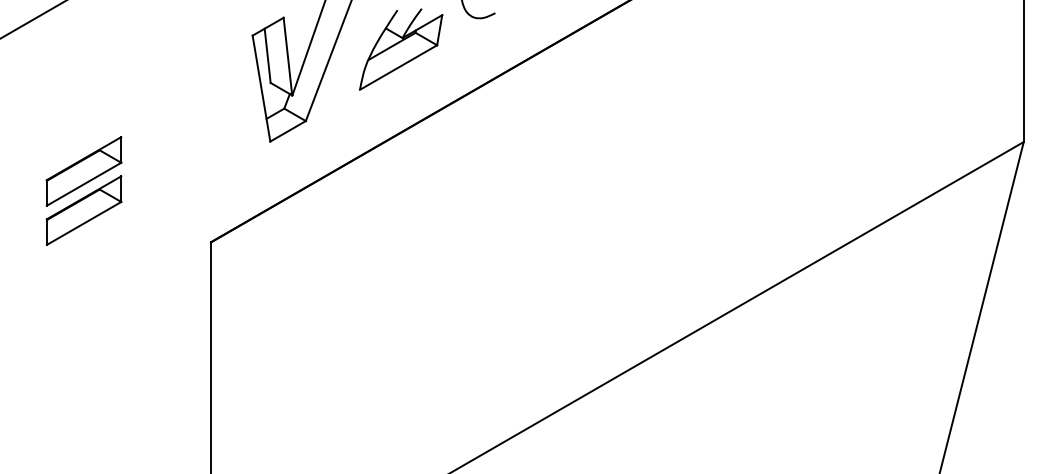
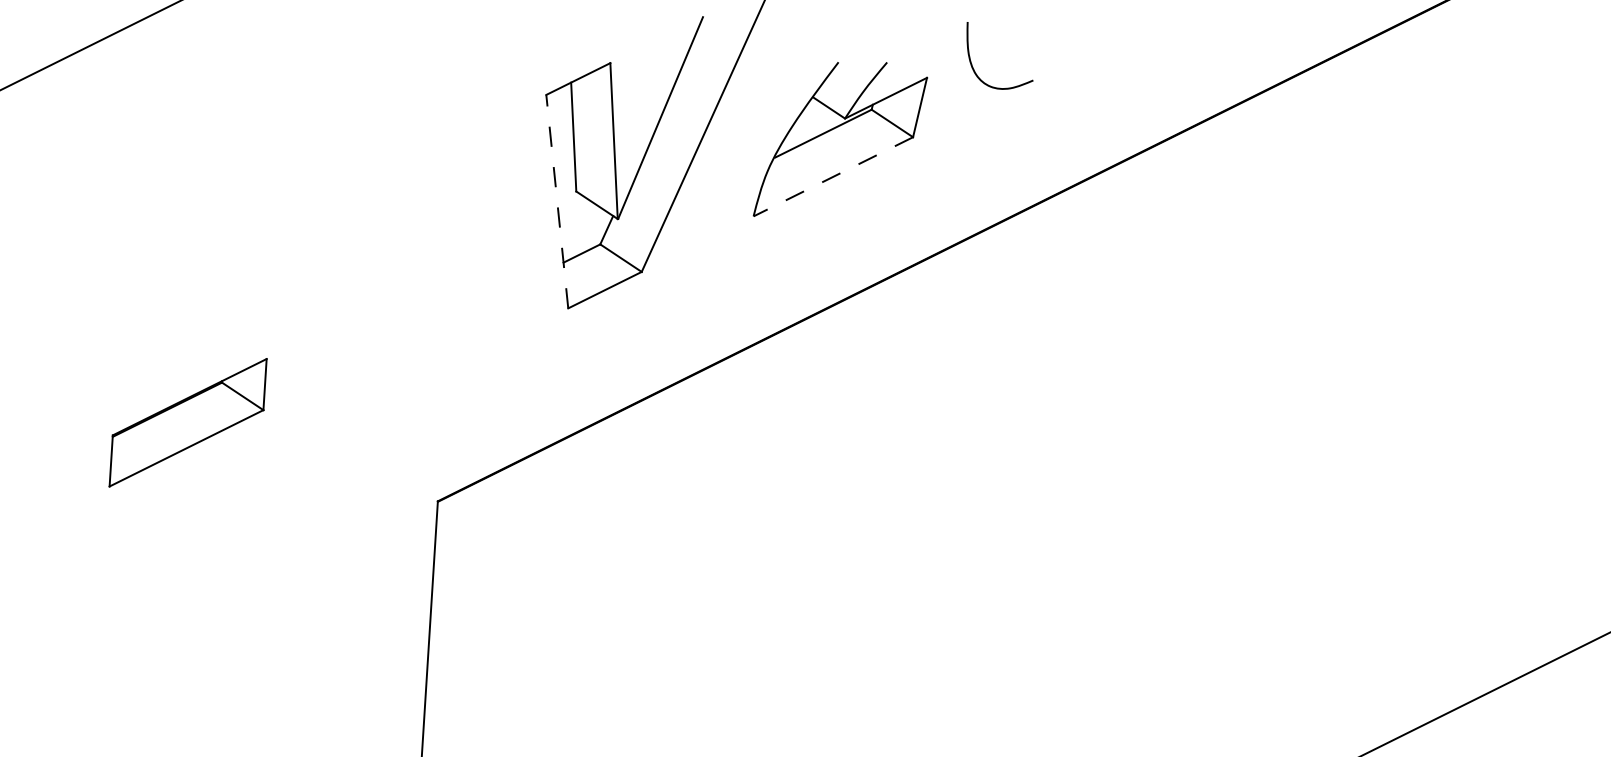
line: (398, 67) -> (833, 176), solid -> dashed
line: (261, 88) -> (557, 201), solid -> dashed
part: (83, 171) -> (191, 344), removed

